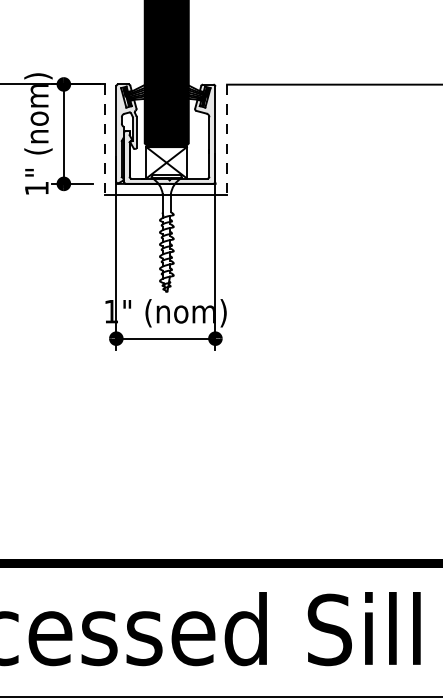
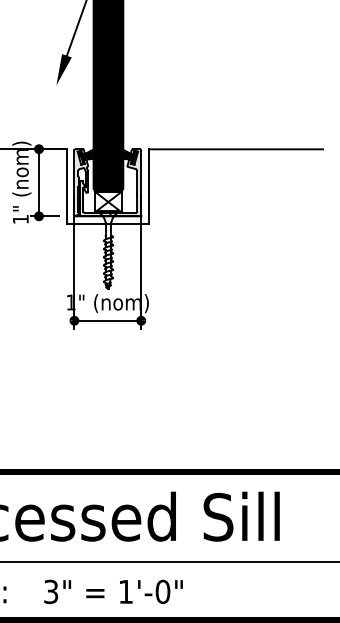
line: (104, 141) -> (66, 187), dashed -> solid
line: (227, 141) -> (149, 187), dashed -> solid

